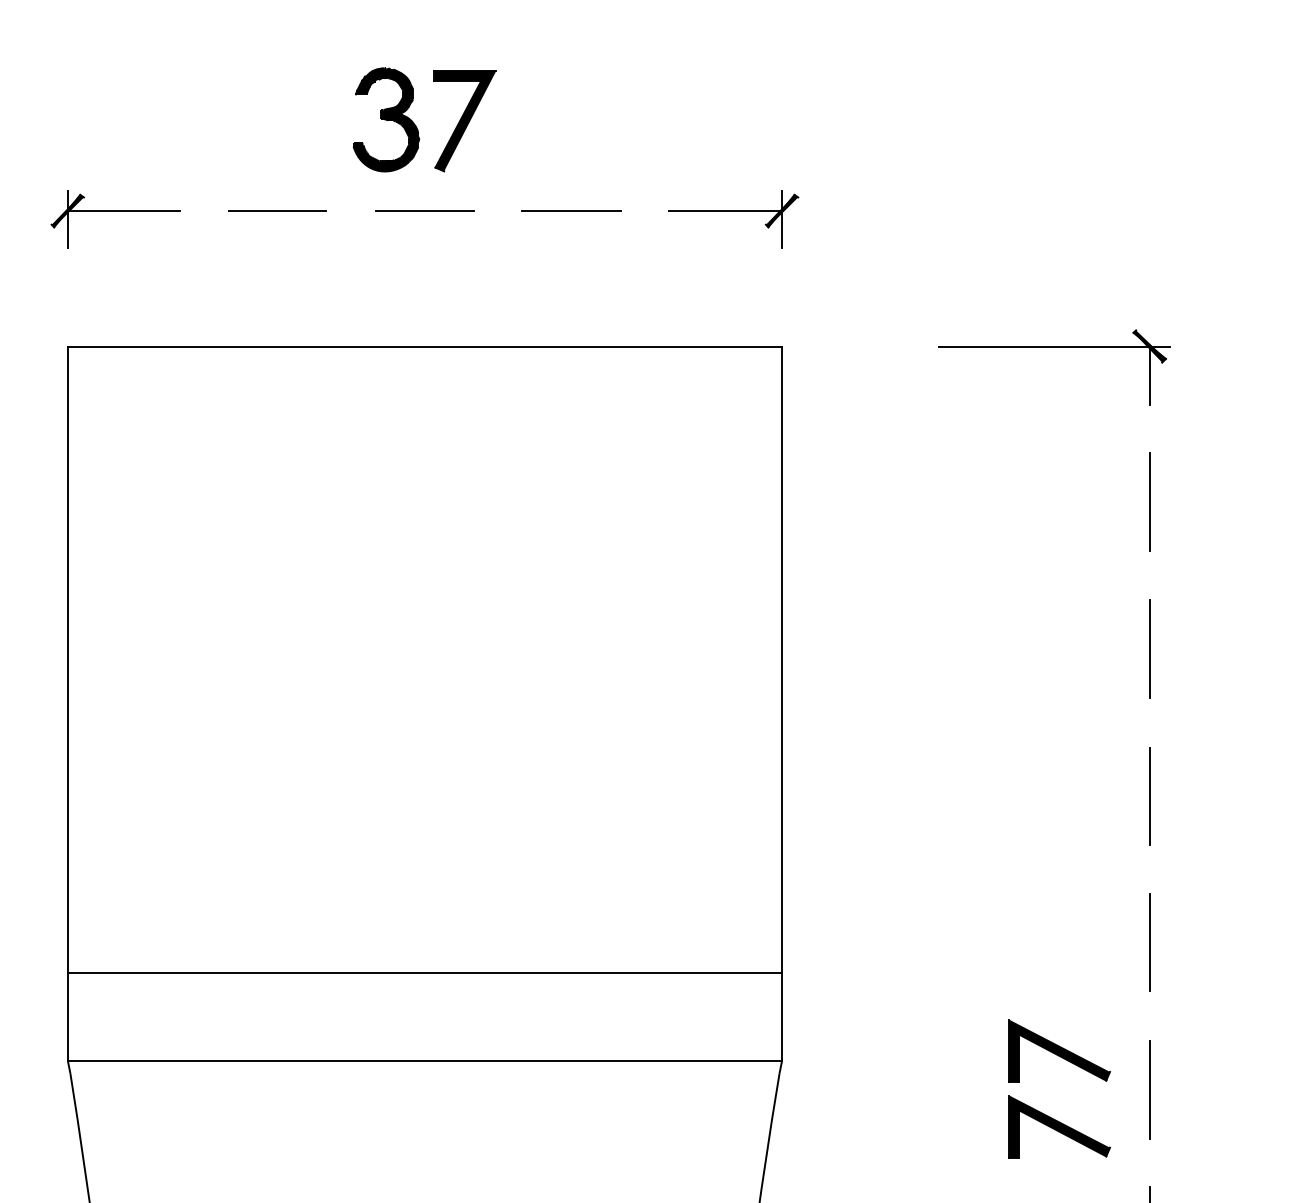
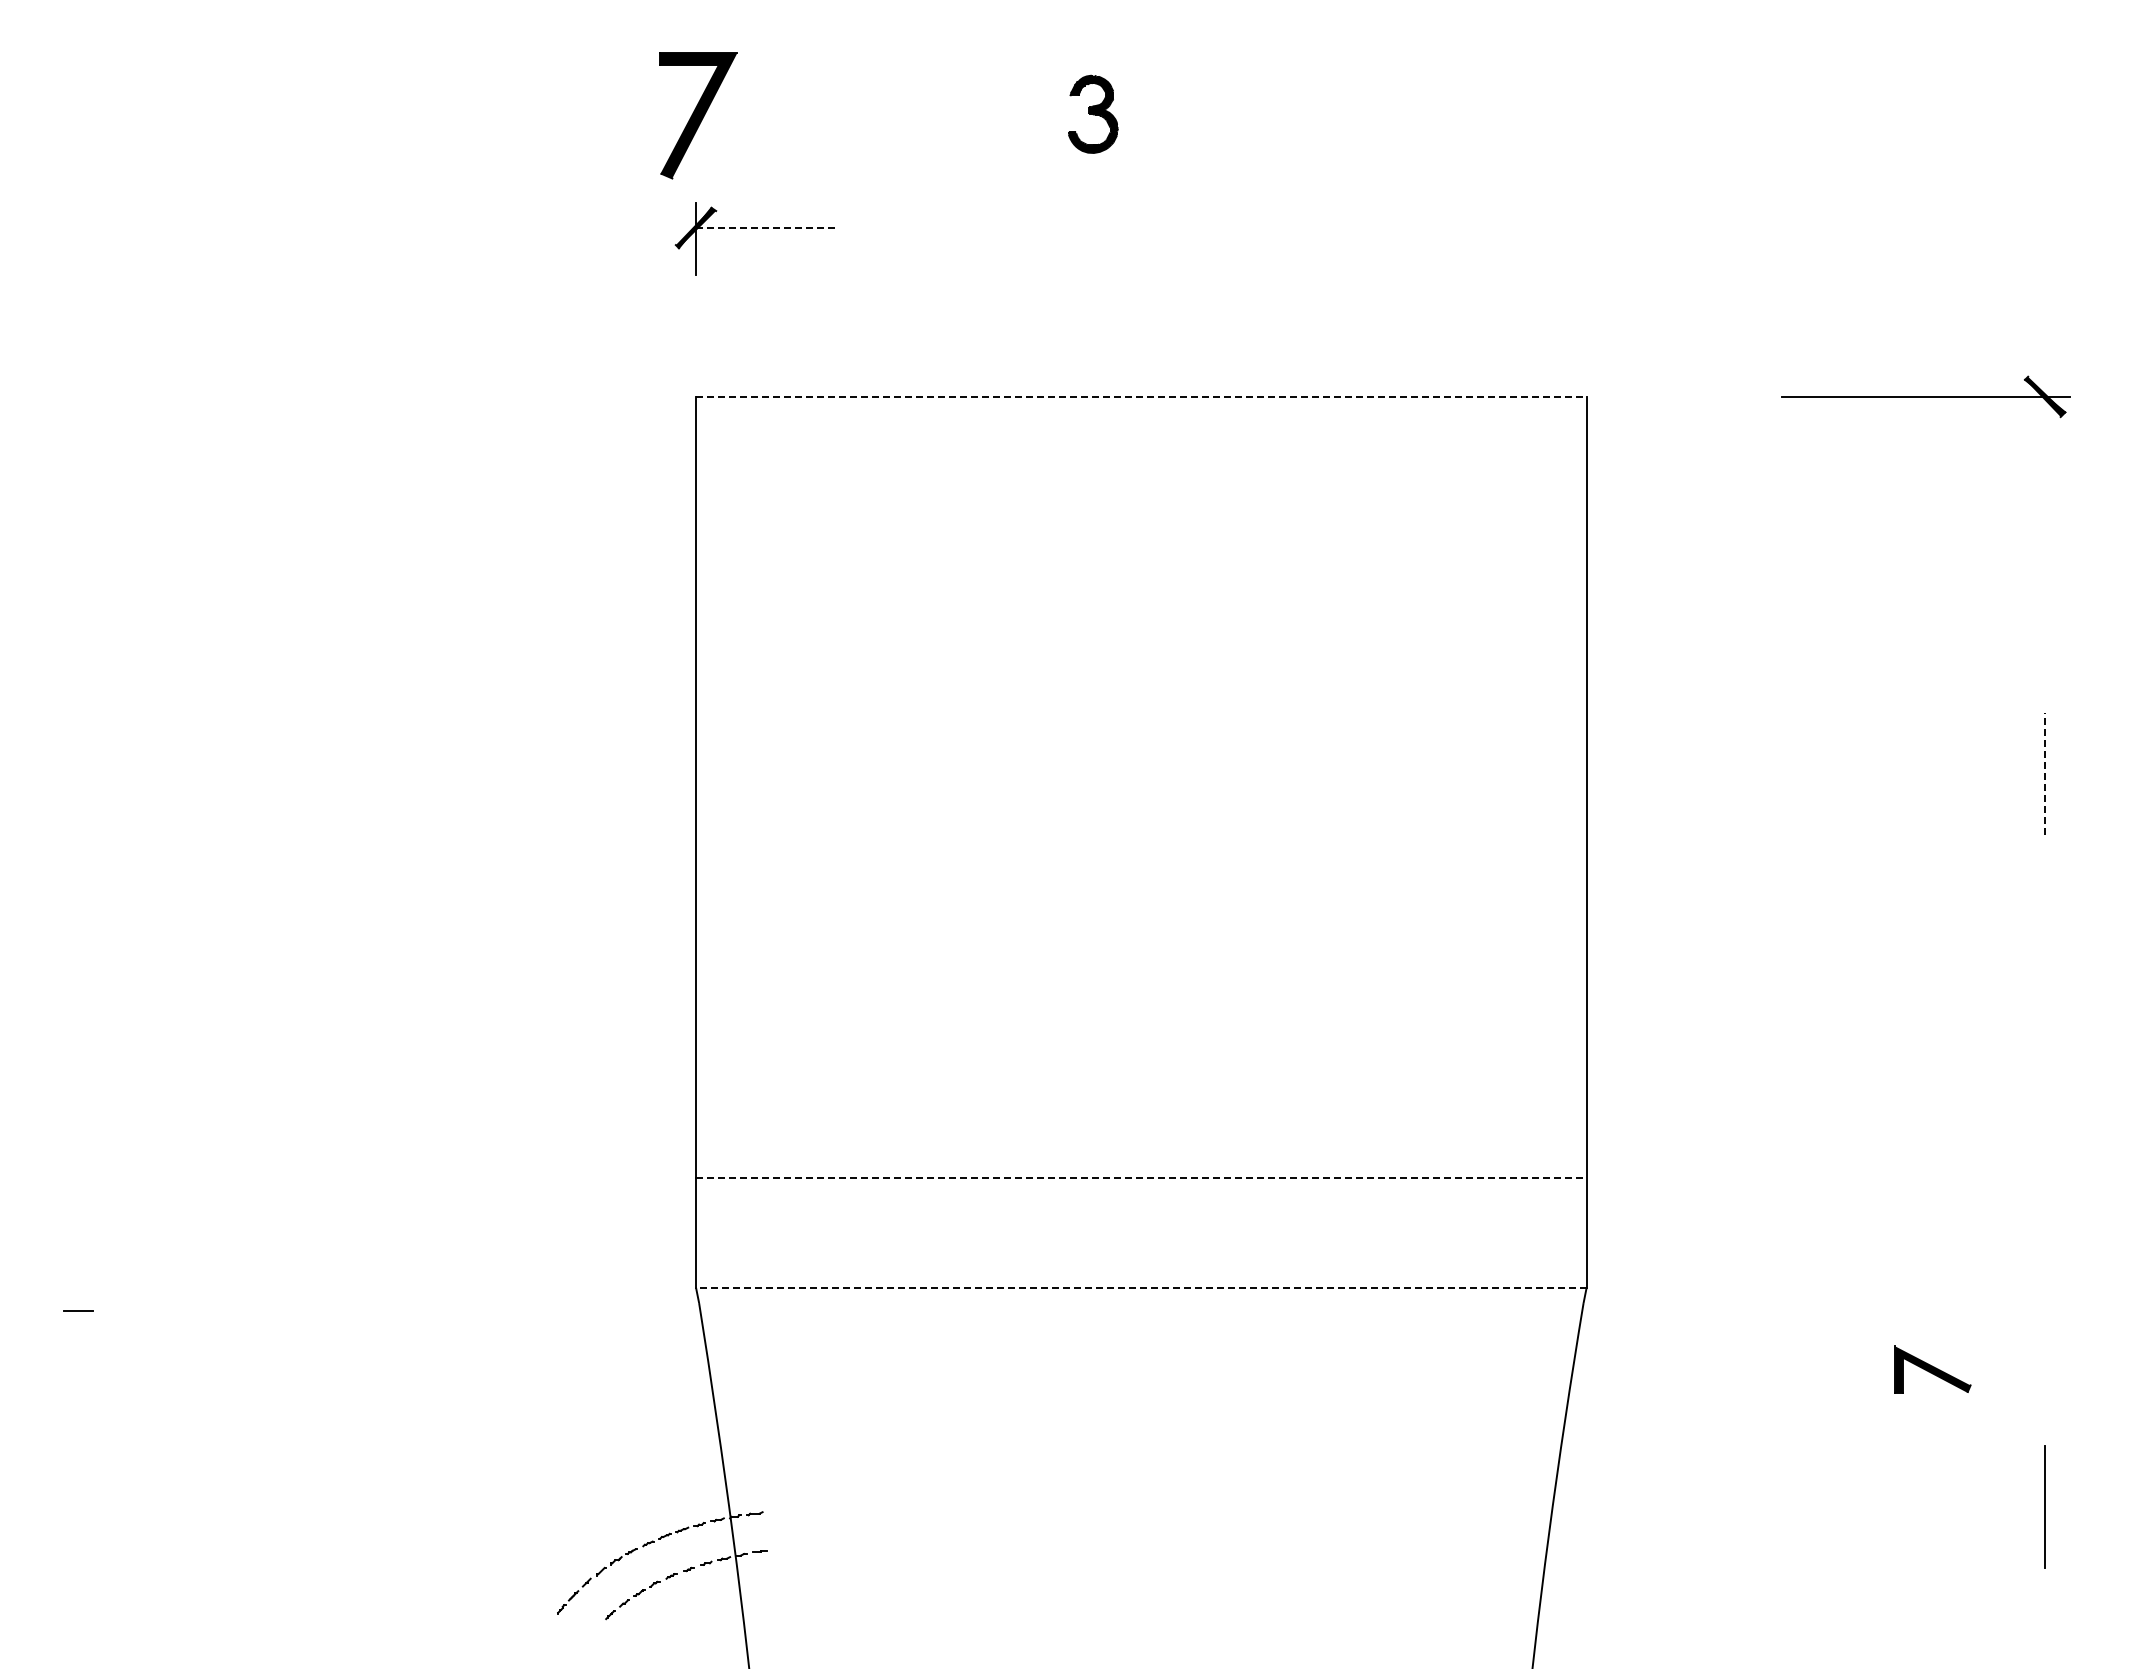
part: (386, 120) -> (1093, 114), size x0.6
part: (465, 120) -> (698, 115), moved
line: (123, 211) -> (765, 228), solid -> dashed
line: (277, 211) -> (957, 228), removed
line: (425, 211) -> (1141, 228), removed
line: (571, 211) -> (1323, 228), removed
part: (733, 211) -> (1526, 228), removed
line: (425, 346) -> (1141, 396), solid -> dashed
line: (1150, 375) -> (2045, 432), removed
line: (1150, 502) -> (2045, 591), removed
line: (1150, 648) -> (2045, 773), solid -> dashed
line: (1150, 796) -> (2045, 957), removed
line: (1150, 942) -> (2045, 1140), removed
line: (425, 972) -> (1141, 1177), solid -> dashed
part: (1059, 1050) -> (1932, 1274), removed
line: (424, 1060) -> (1140, 1287), solid -> dashed
line: (1150, 1089) -> (2045, 1323), removed
part: (1059, 1126) -> (1932, 1369), size x0.6

